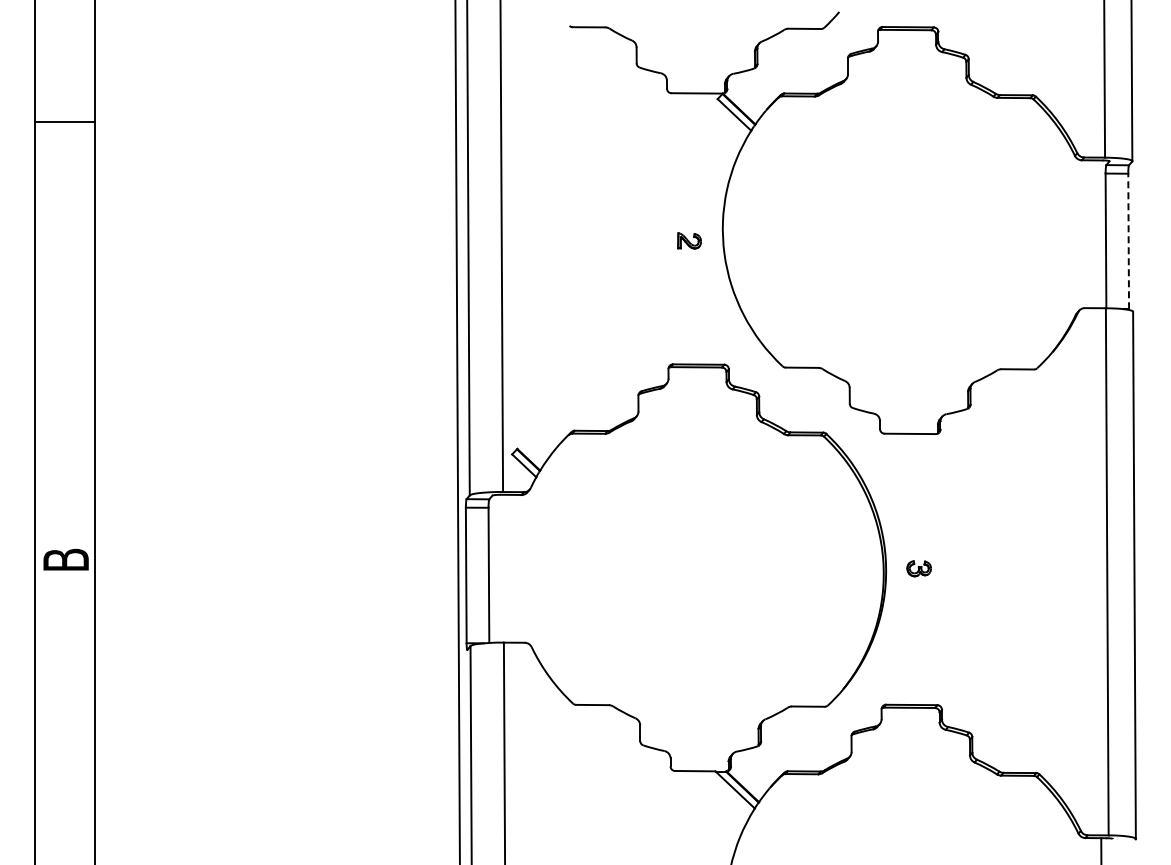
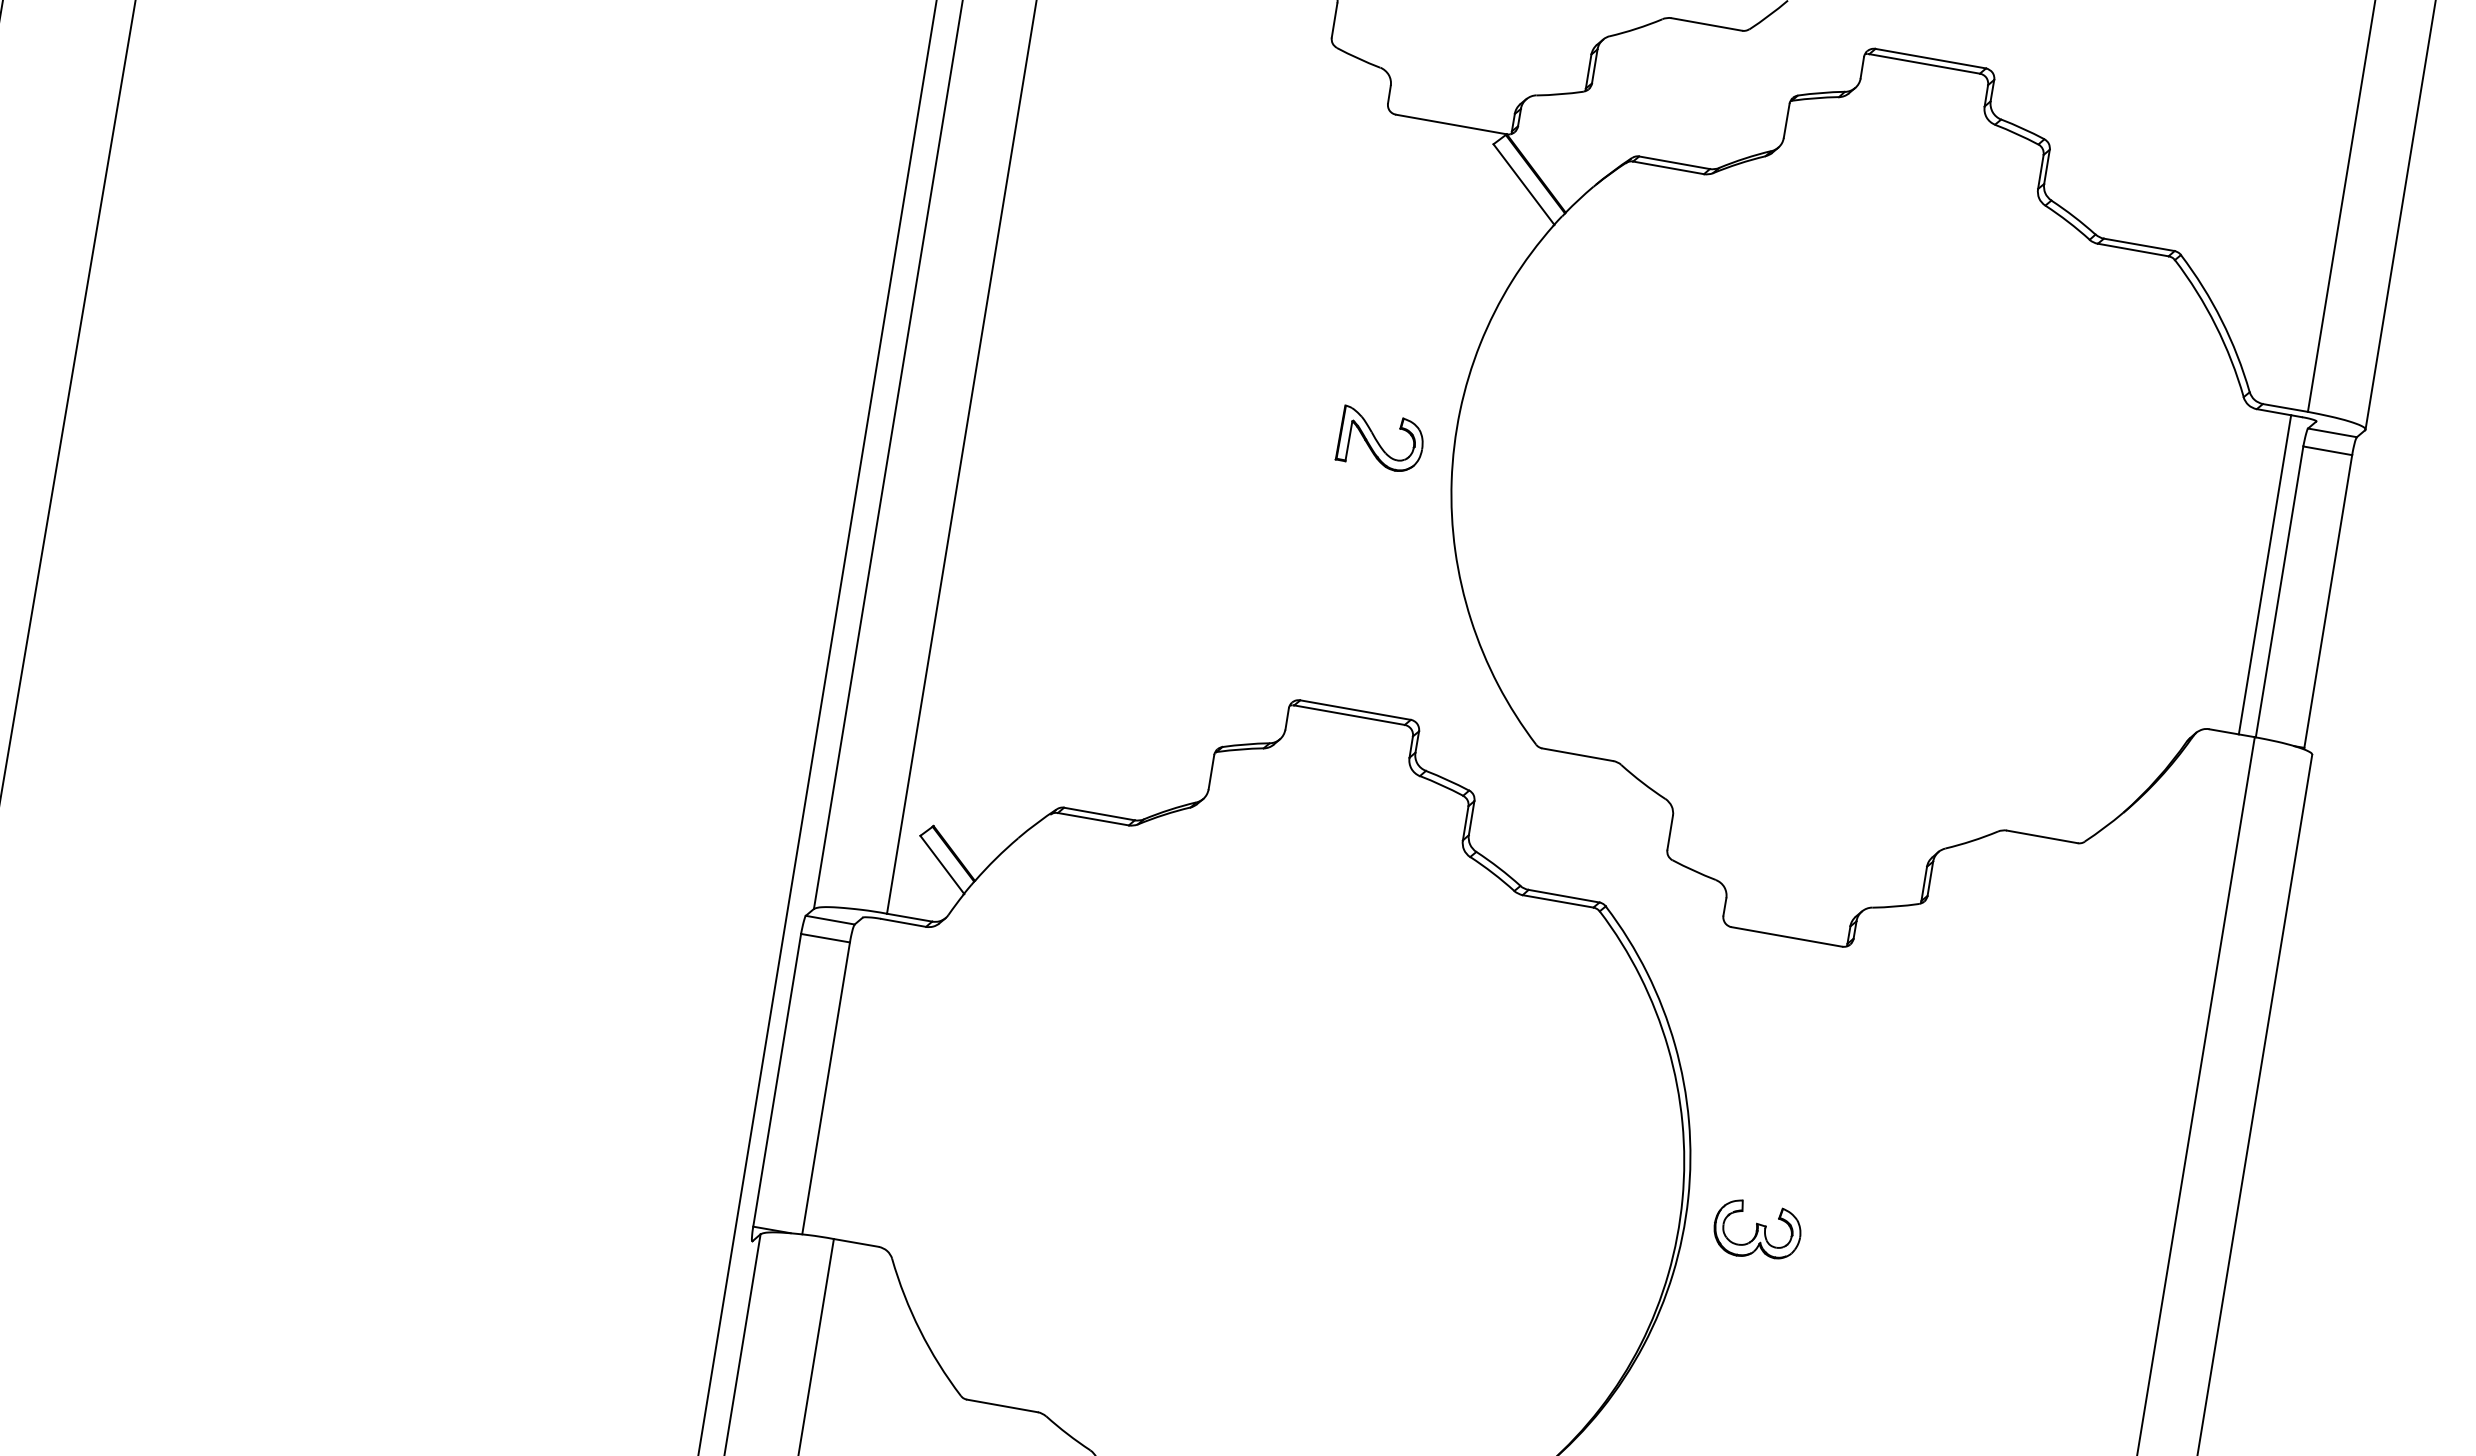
line: (1097, 234) -> (2263, 574), added
part: (689, 240) -> (1381, 439), size x1.67
line: (1128, 241) -> (2327, 601), dashed -> solid
part: (918, 568) -> (1755, 1230), size x1.67

